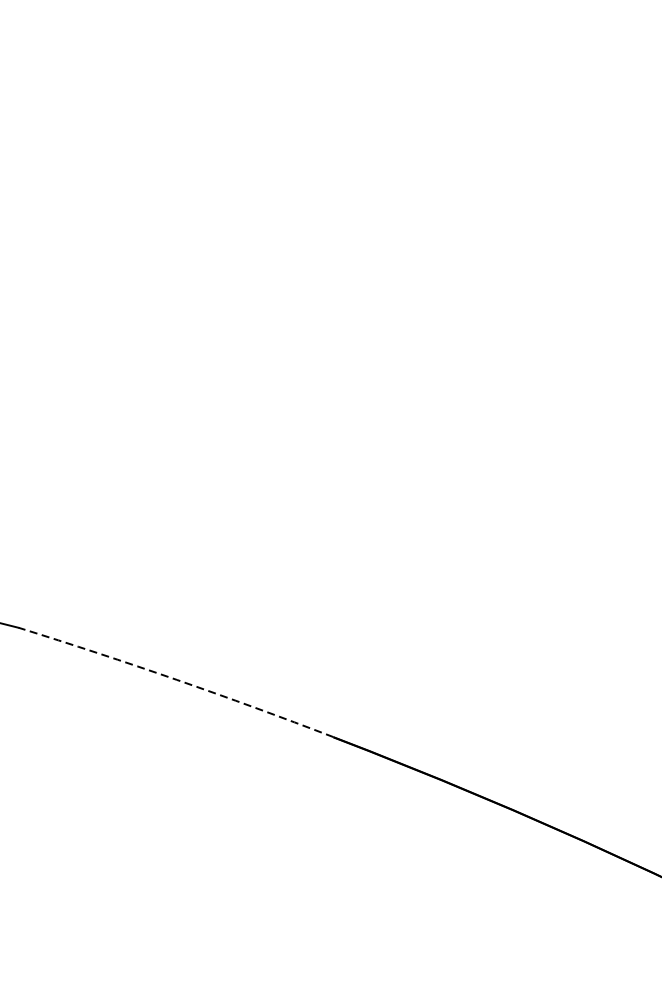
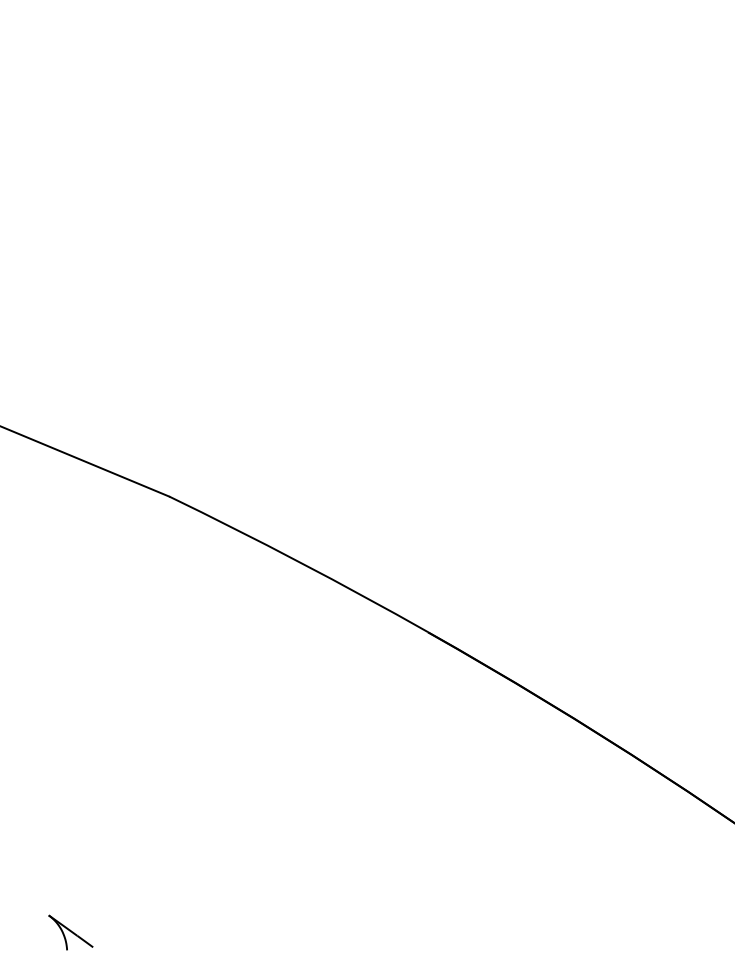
arc: (176, 680) -> (299, 562), dashed -> solid

